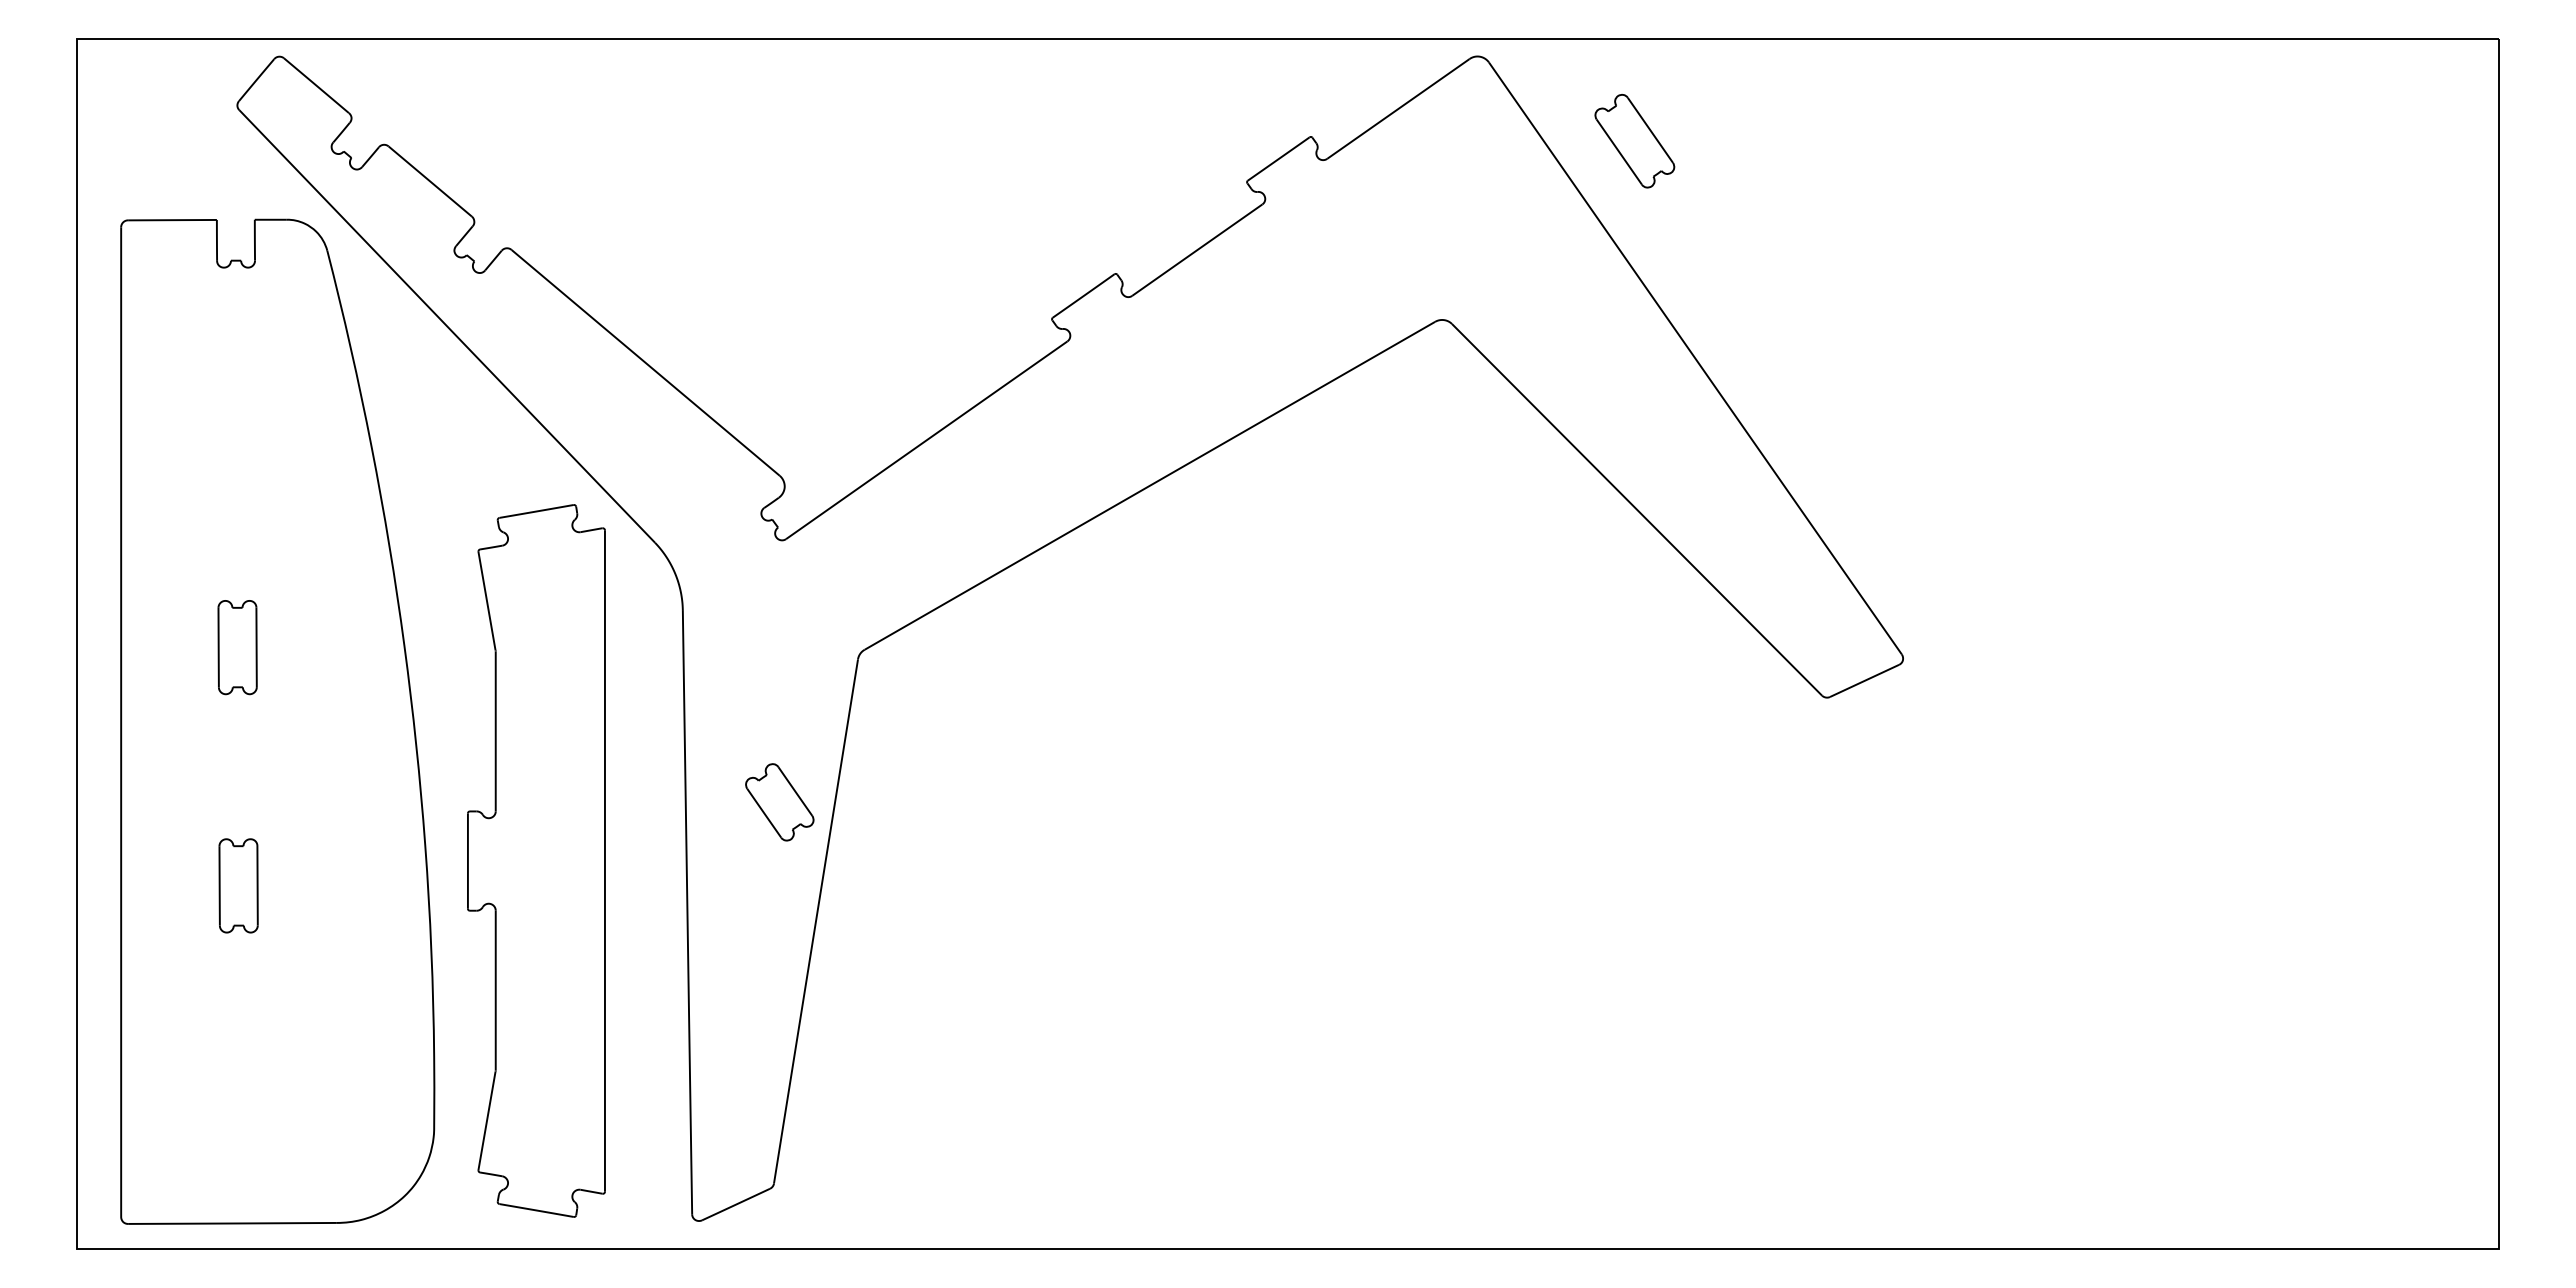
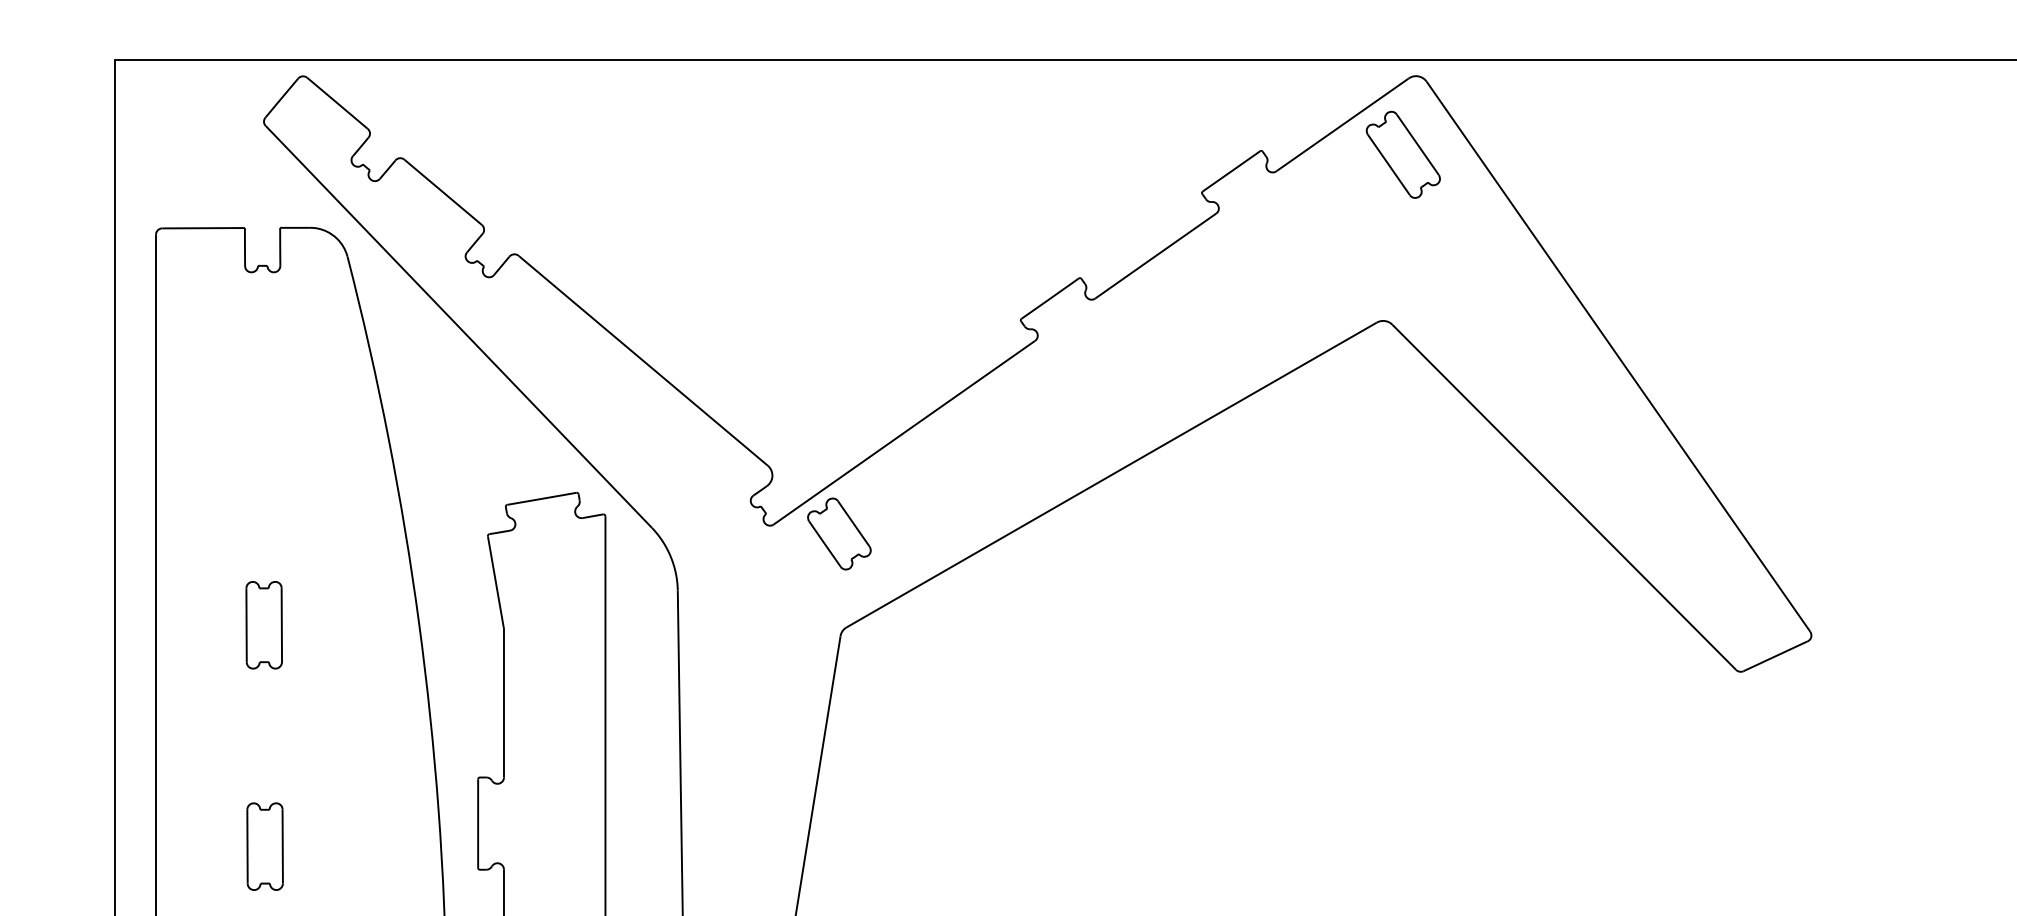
part: (1634, 141) -> (1403, 155), moved
part: (779, 802) -> (839, 534), moved

